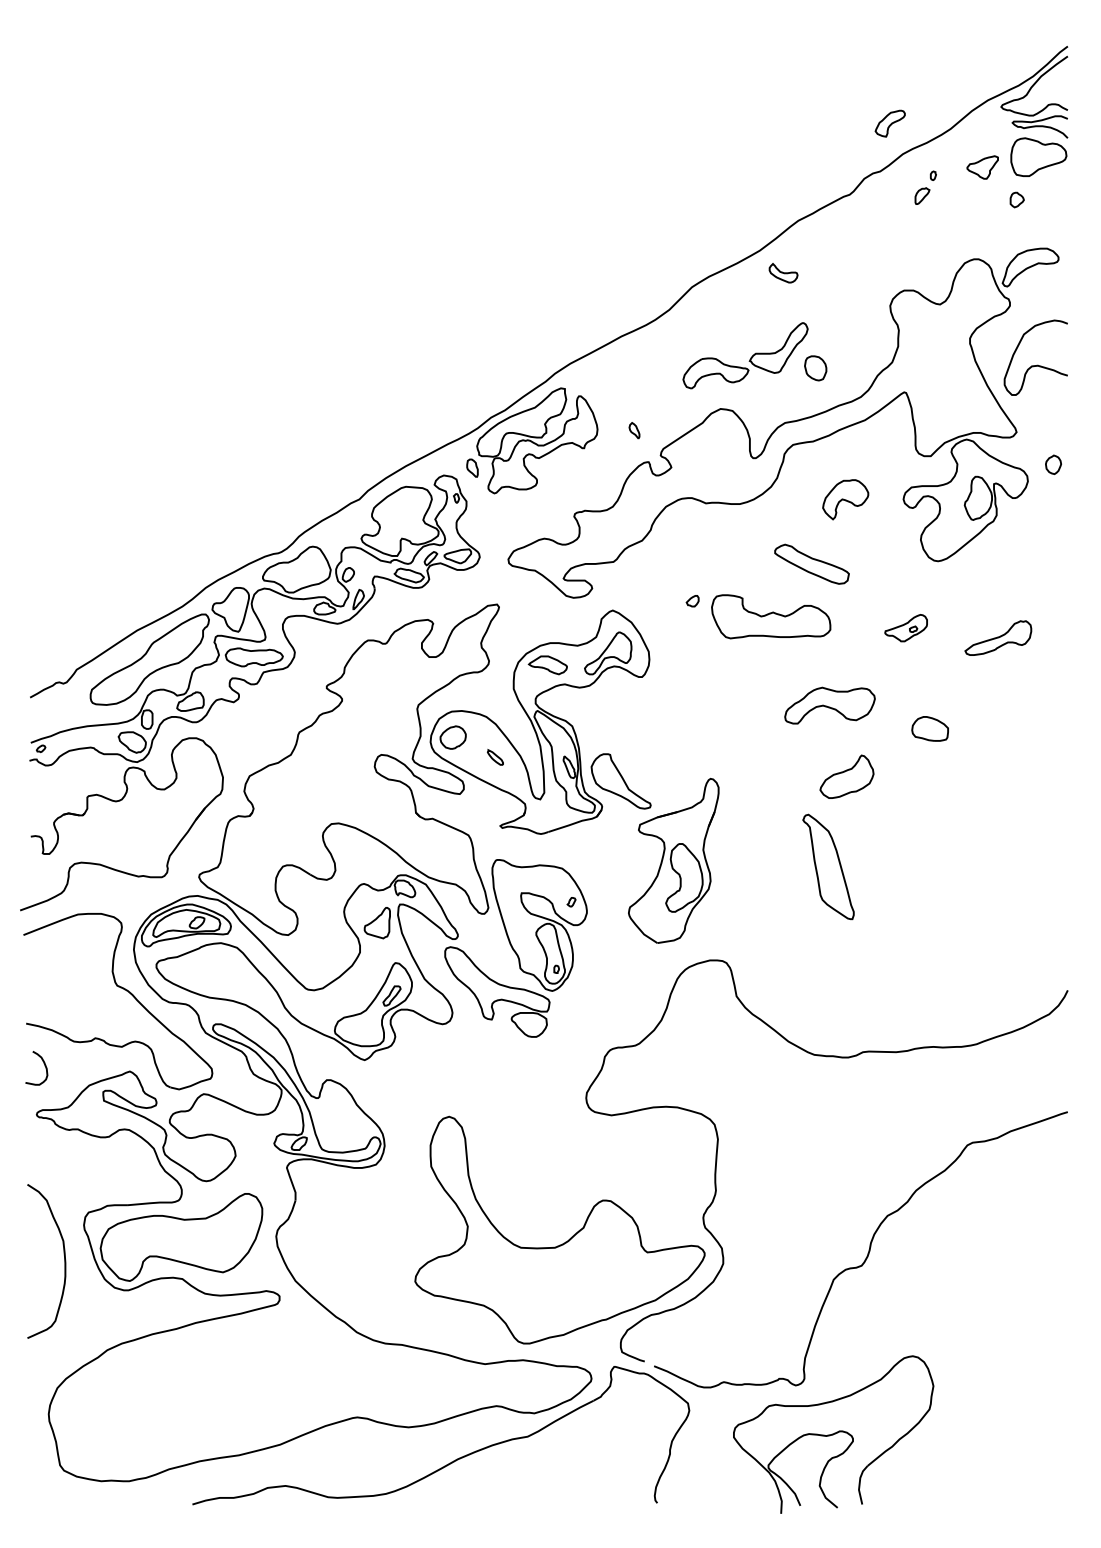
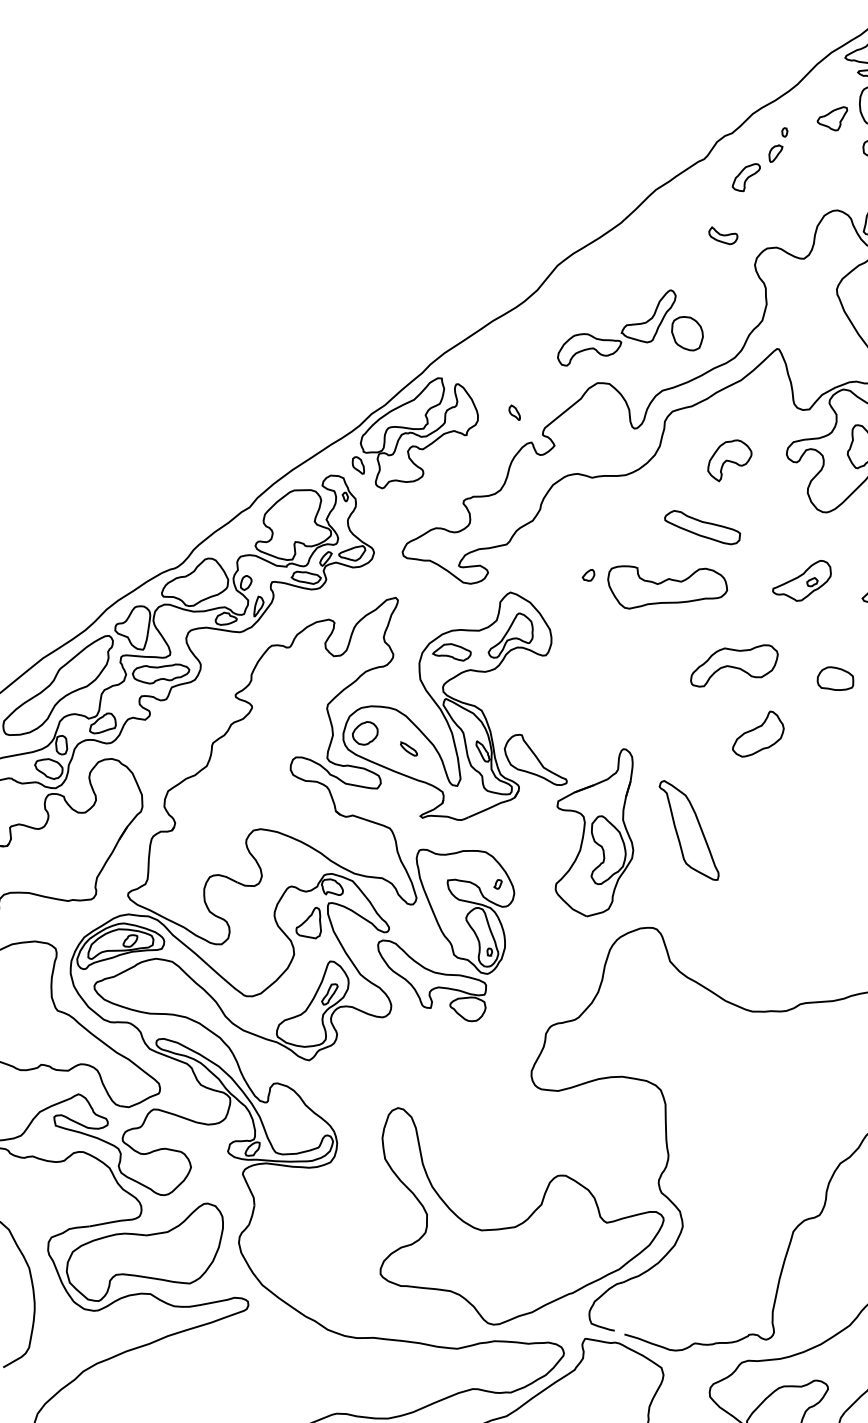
part: (889, 123) -> (745, 177), moved
part: (783, 273) -> (723, 235), moved
part: (815, 368) -> (687, 334), size x1.43
part: (905, 627) -> (801, 580), size x1.43
part: (828, 866) -> (689, 830), moved

